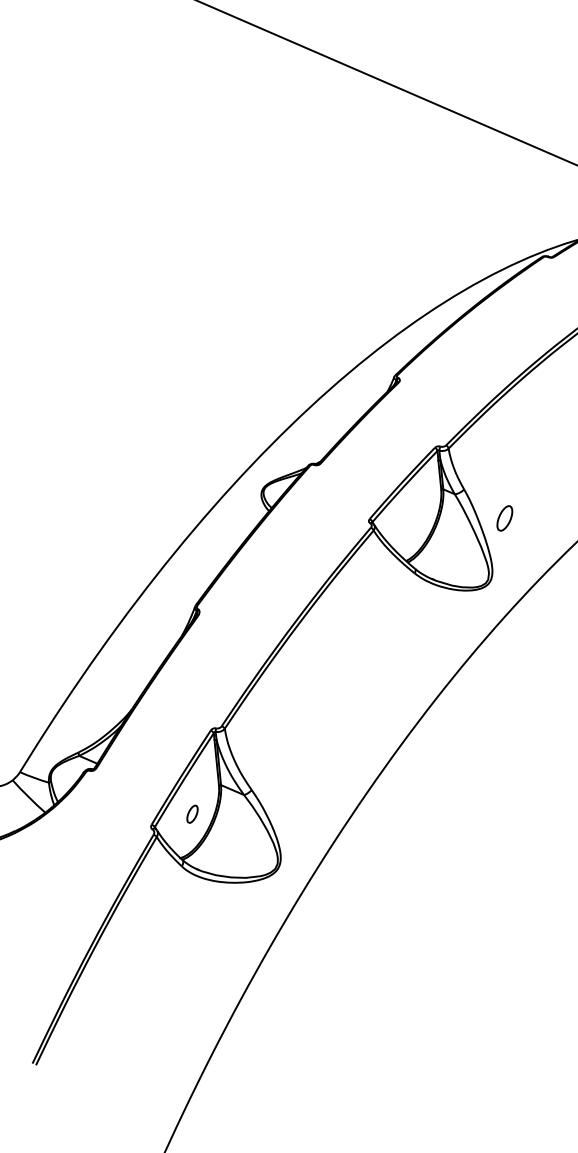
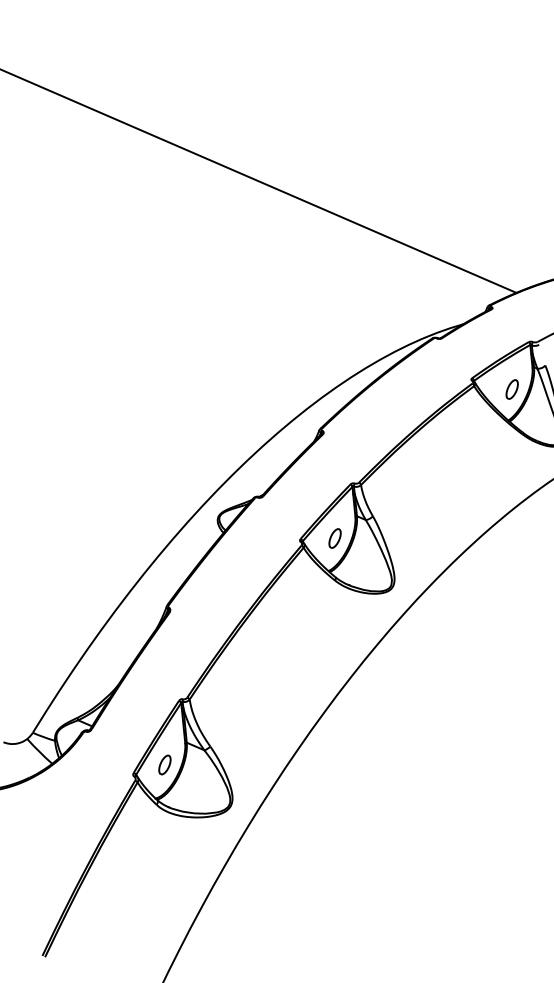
part: (504, 518) -> (334, 538), moved
part: (191, 813) -> (164, 764), size x1.43

